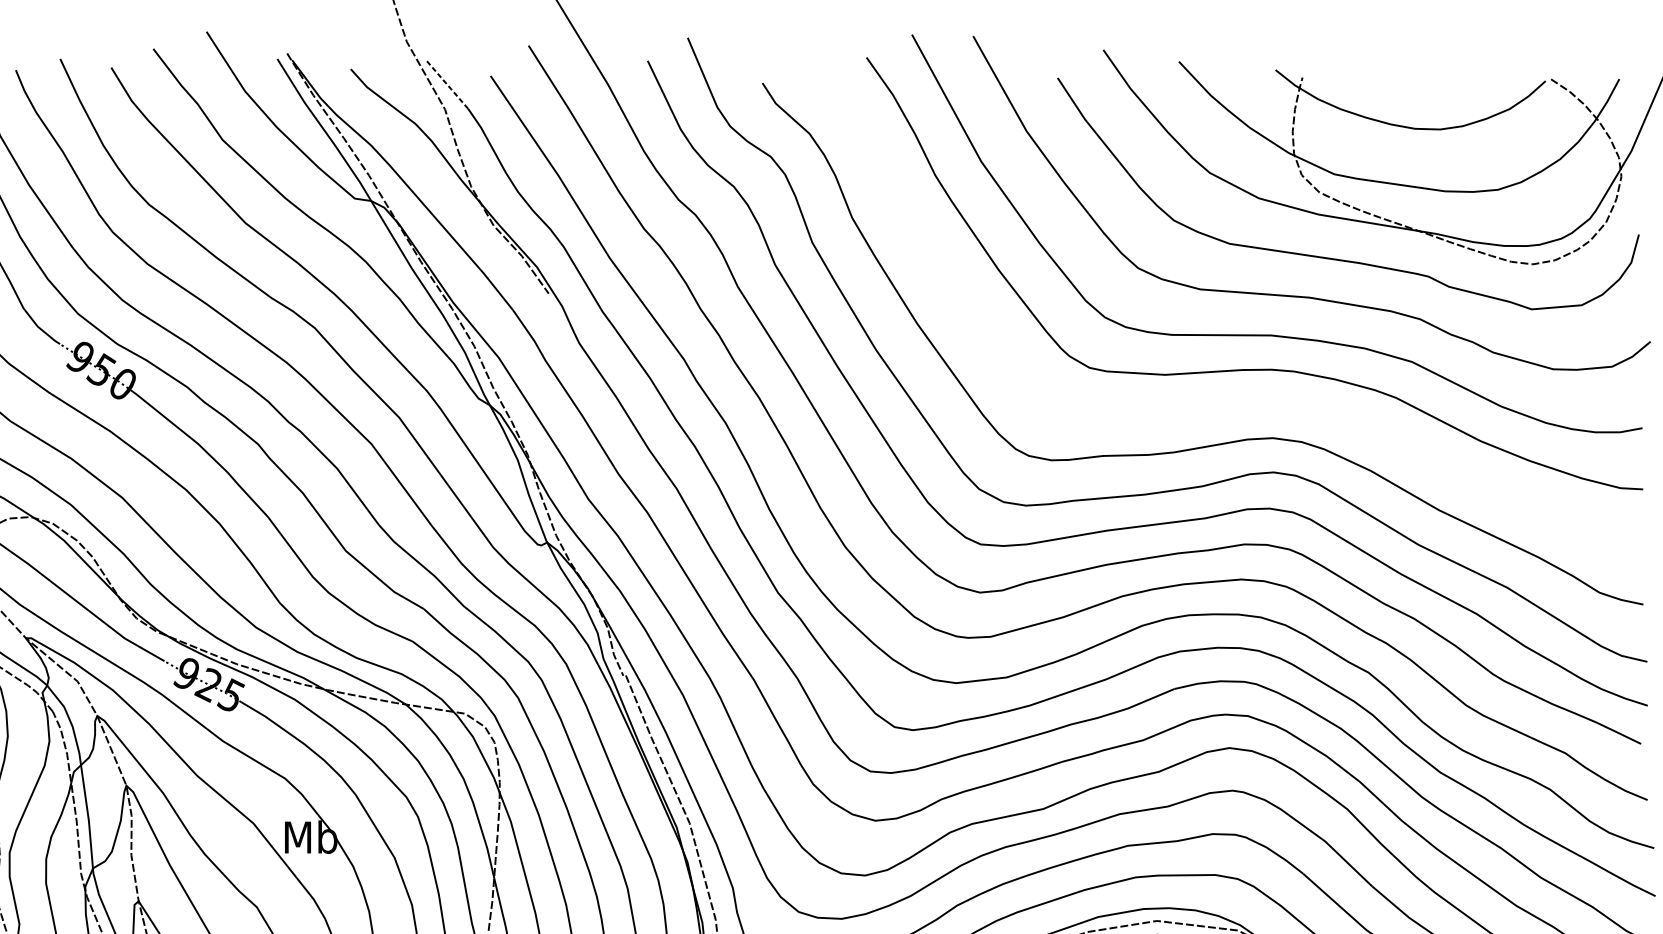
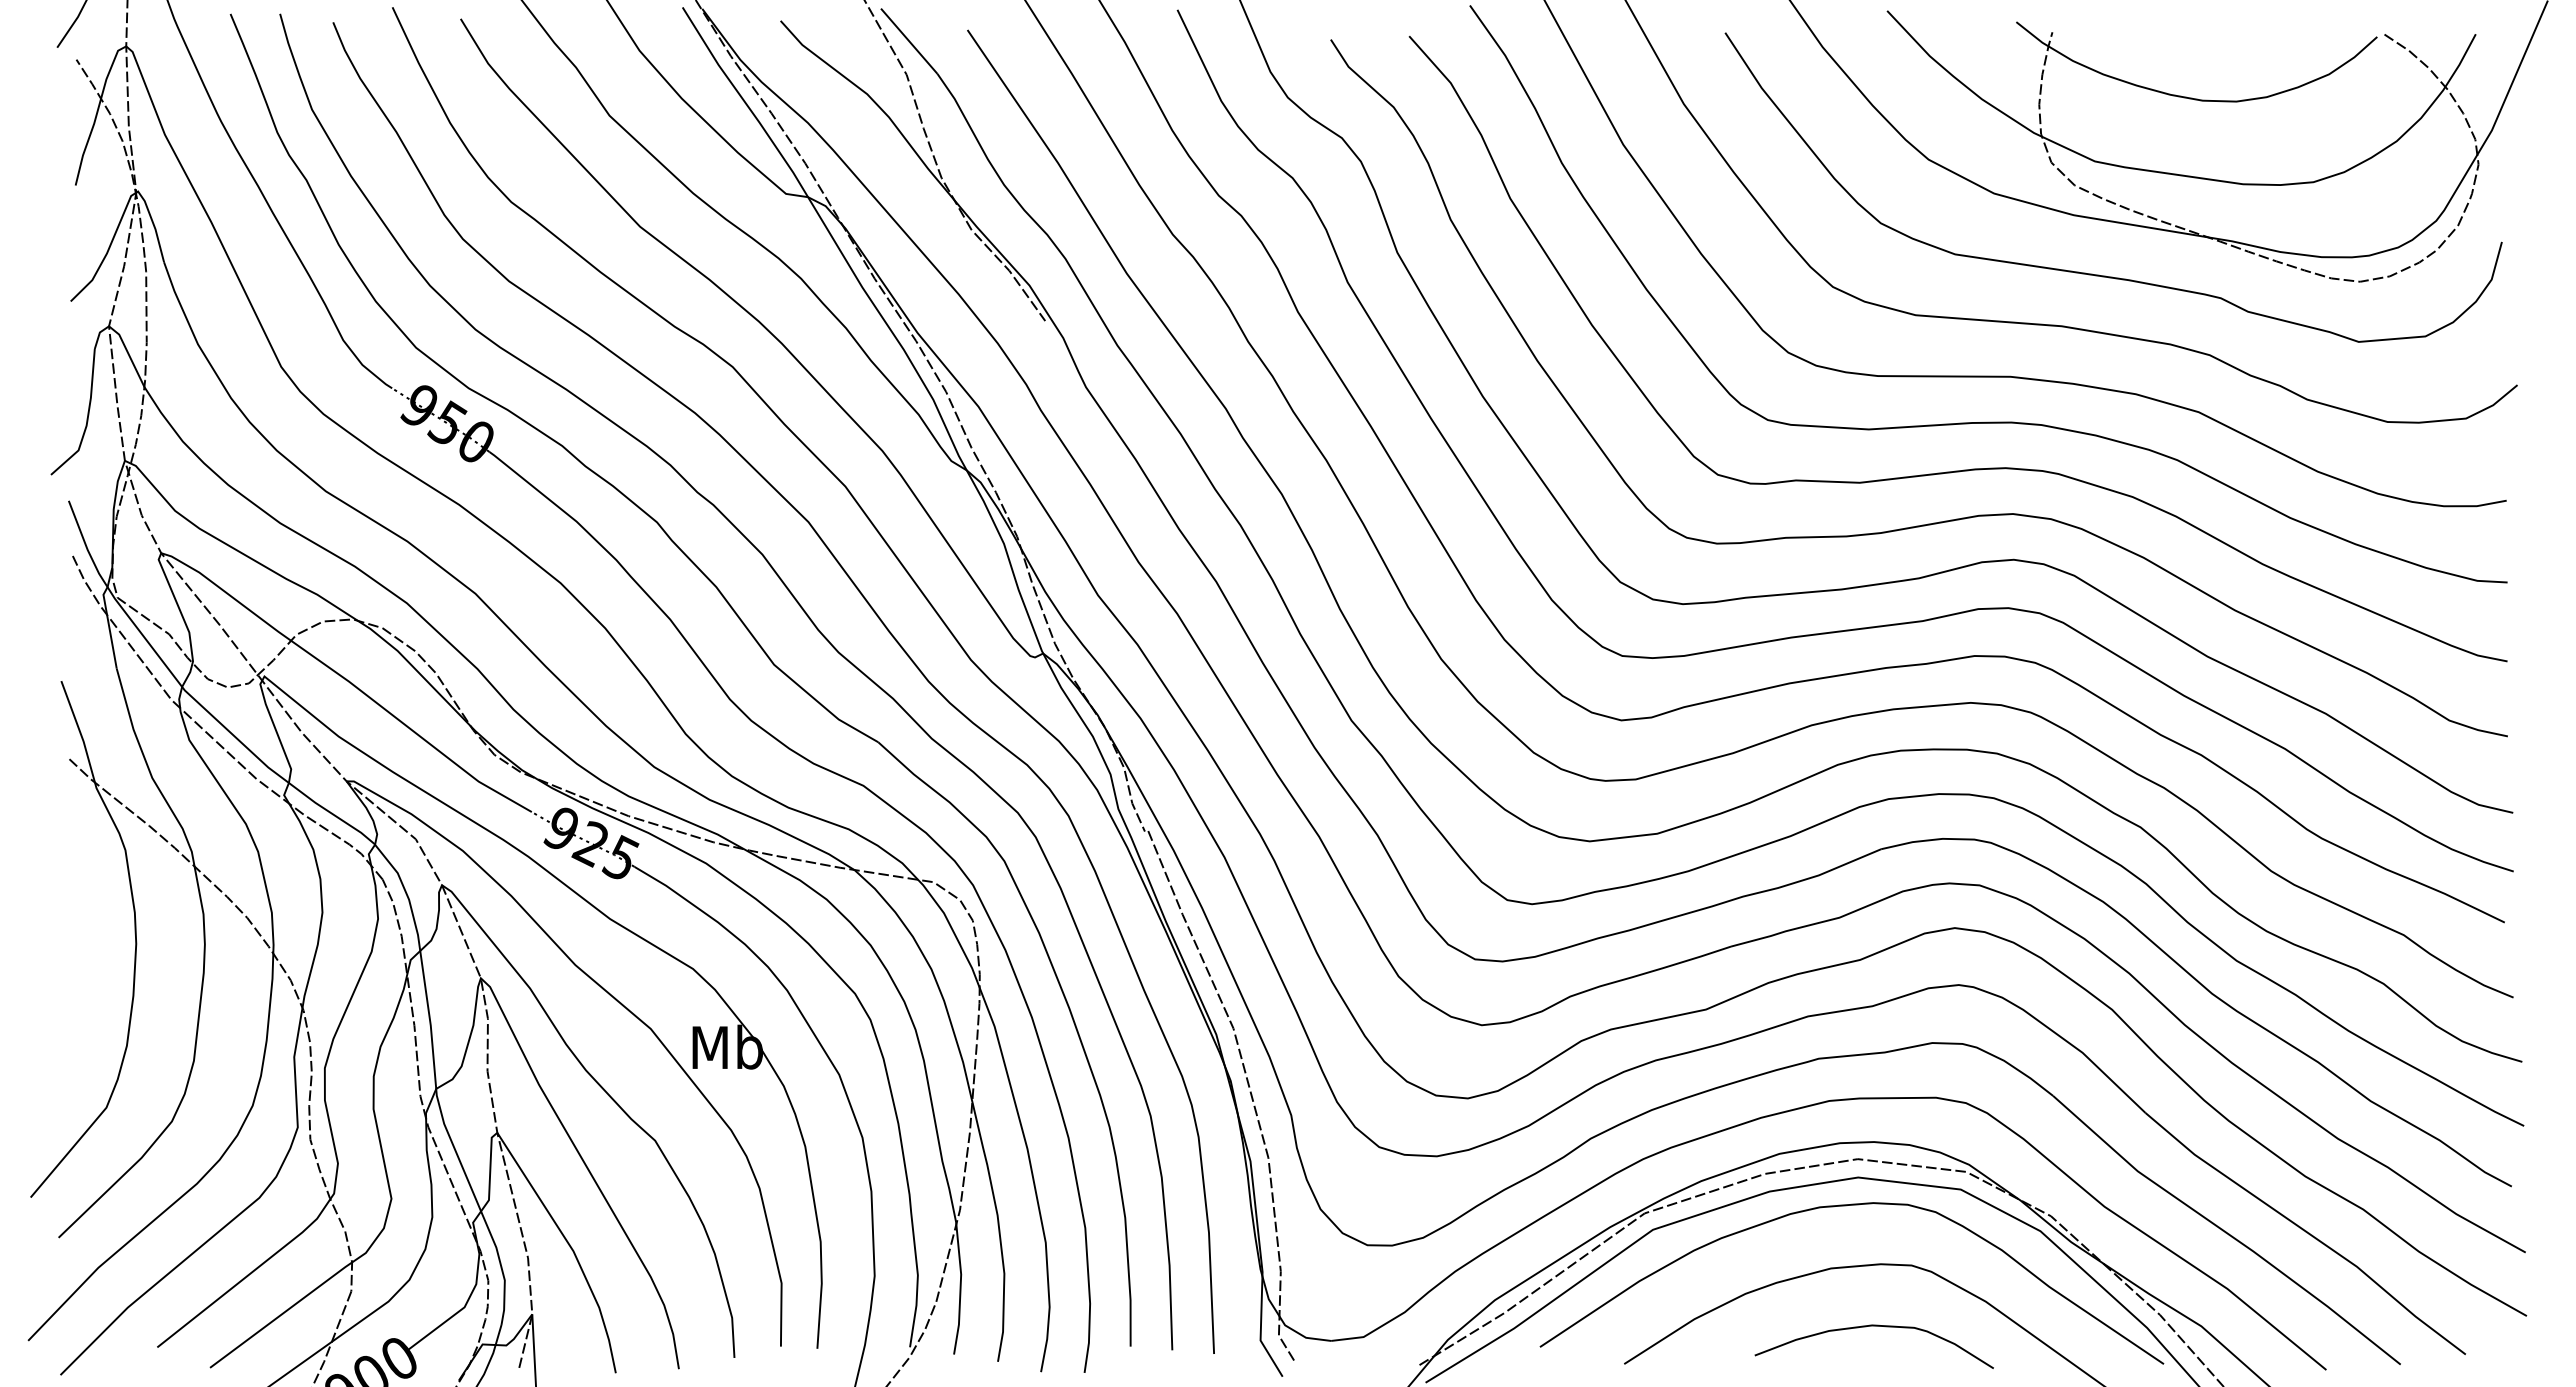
line: (446, 83) -> (908, 40), dashed -> solid
curve: (1242, 404) -> (1972, 468), added

